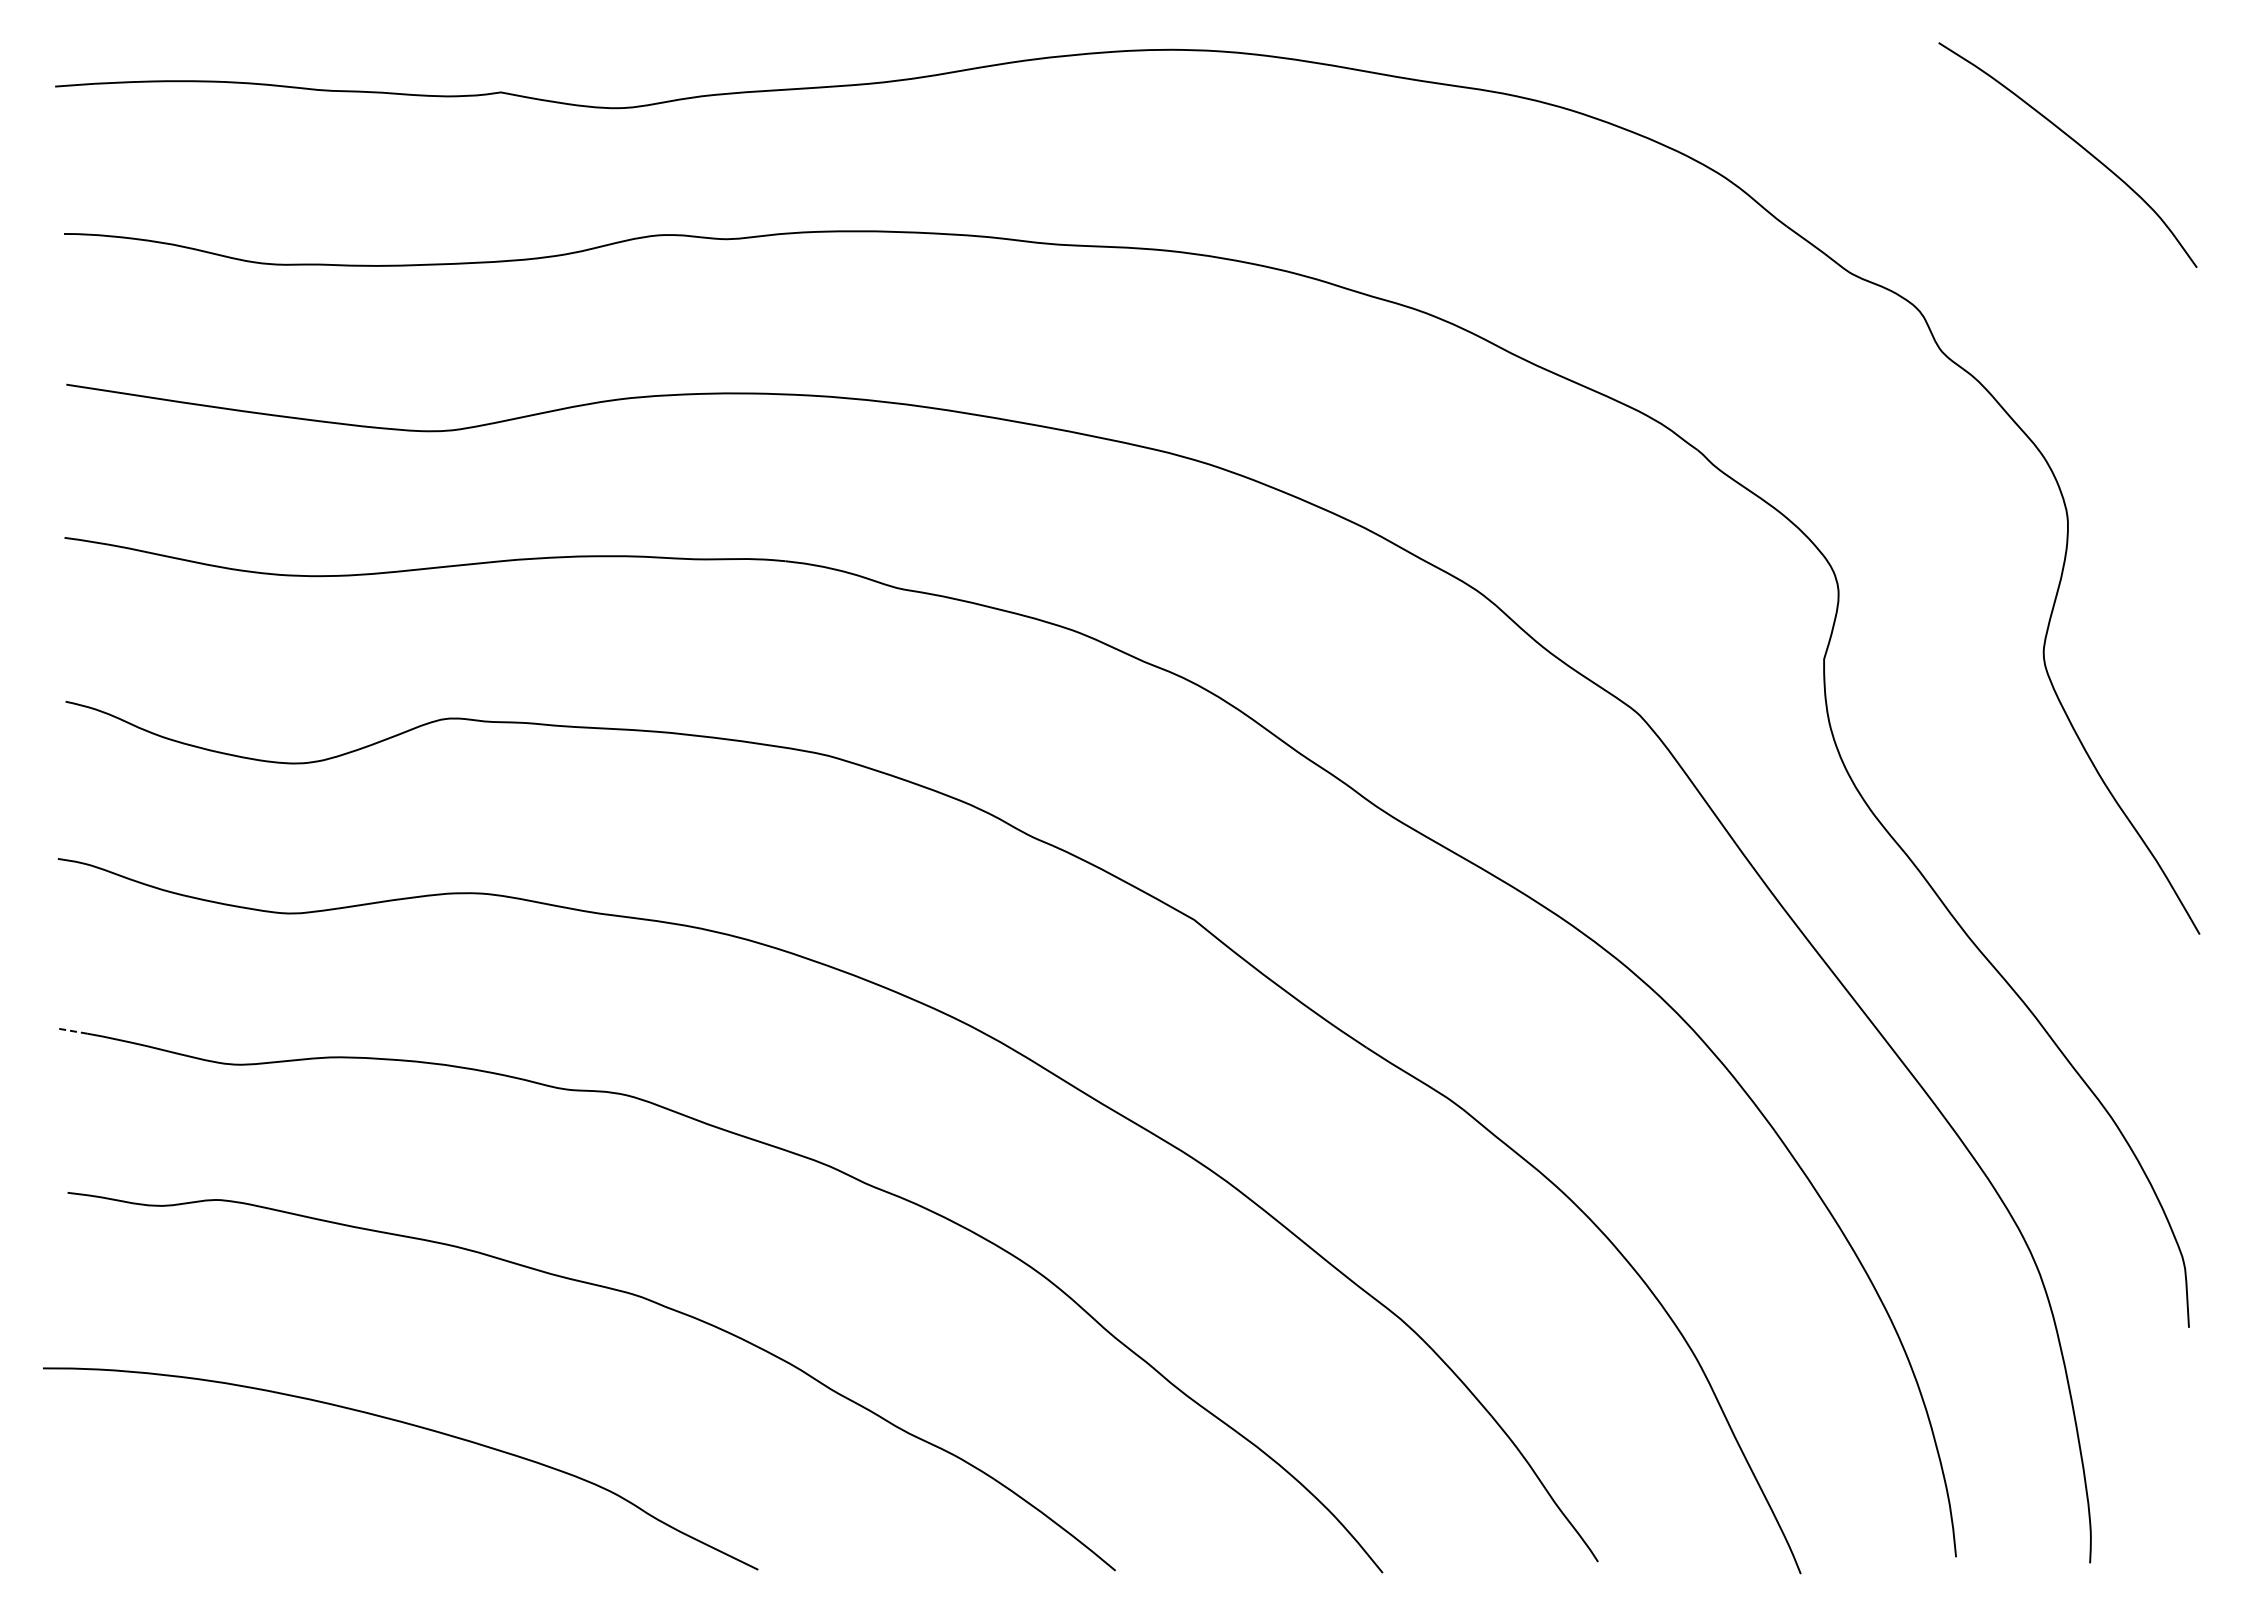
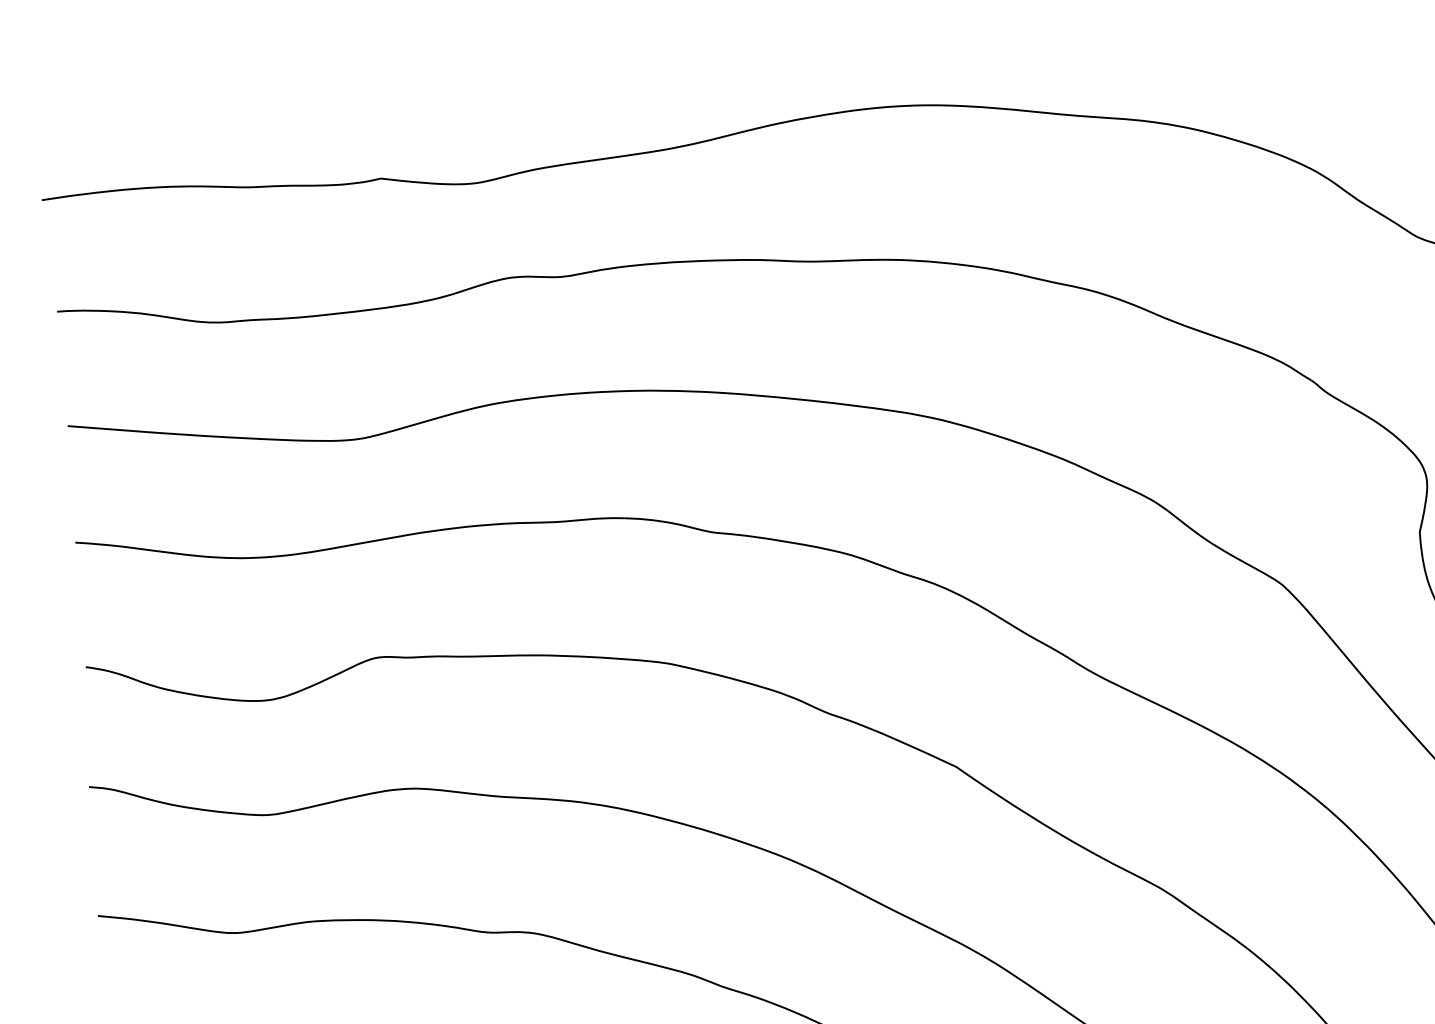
line: (72, 1031) -> (110, 917), dashed -> solid

